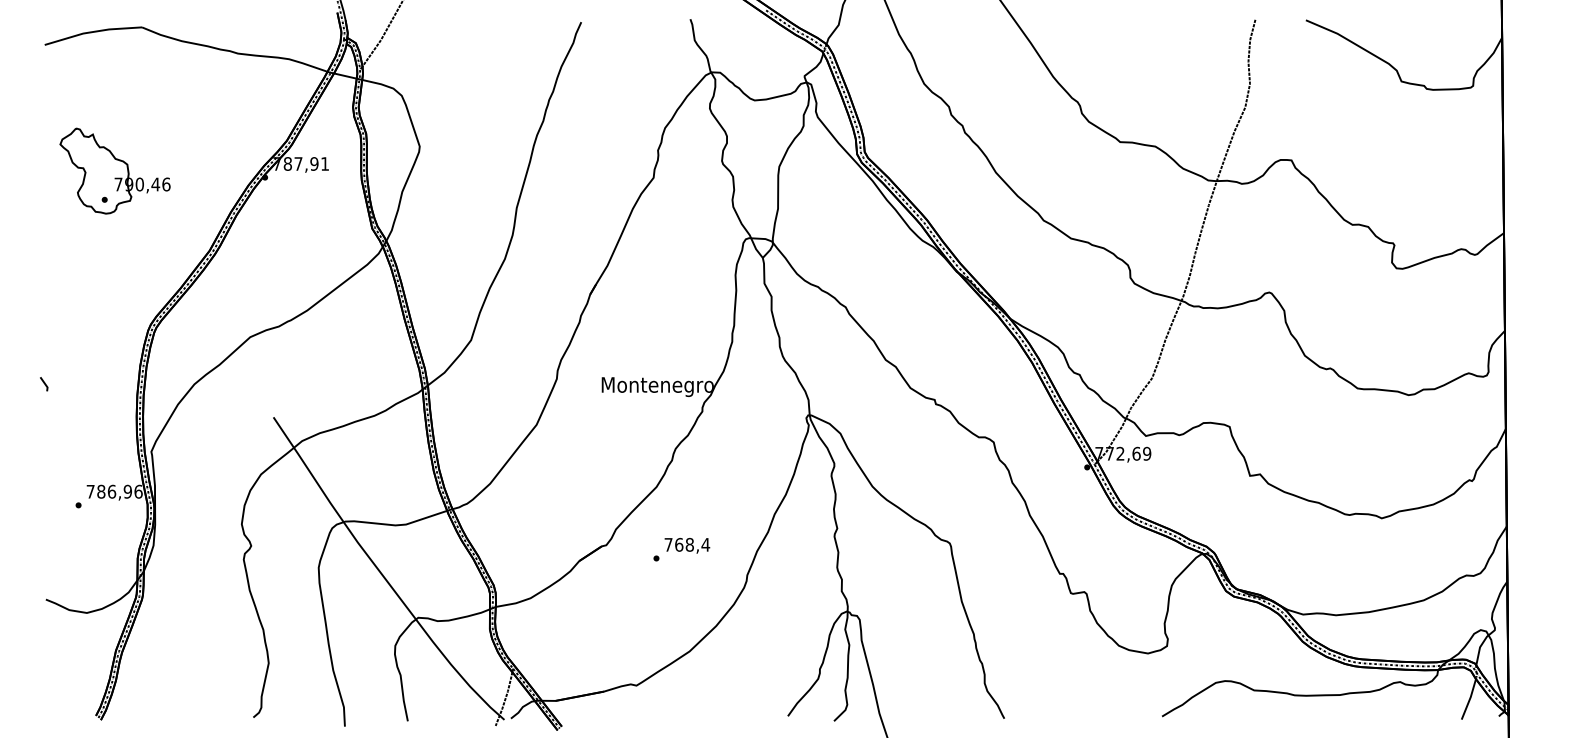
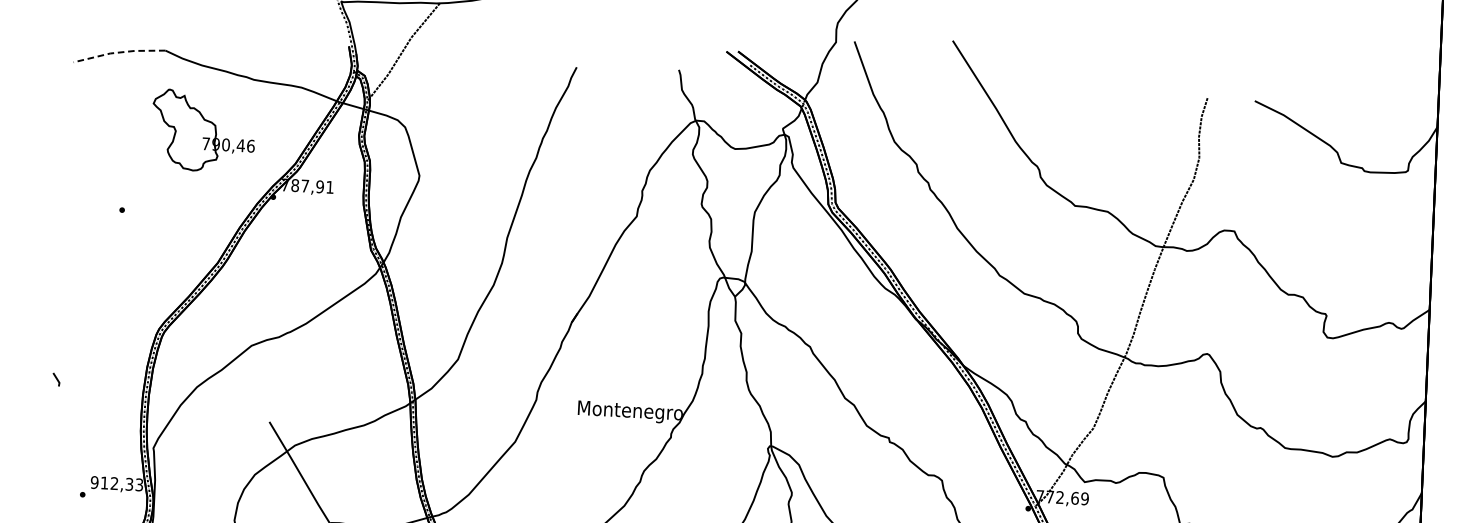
line: (92, 32) -> (118, 52), solid -> dashed
part: (114, 170) -> (203, 130), moved
text: (114, 491) -> (116, 483), 786,96 -> 912,33

